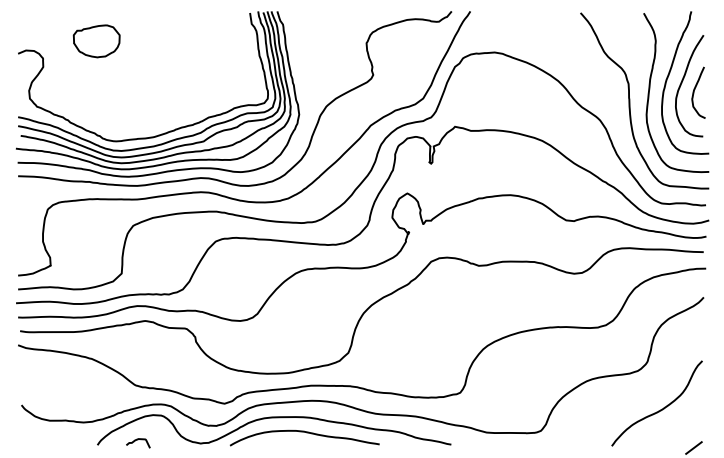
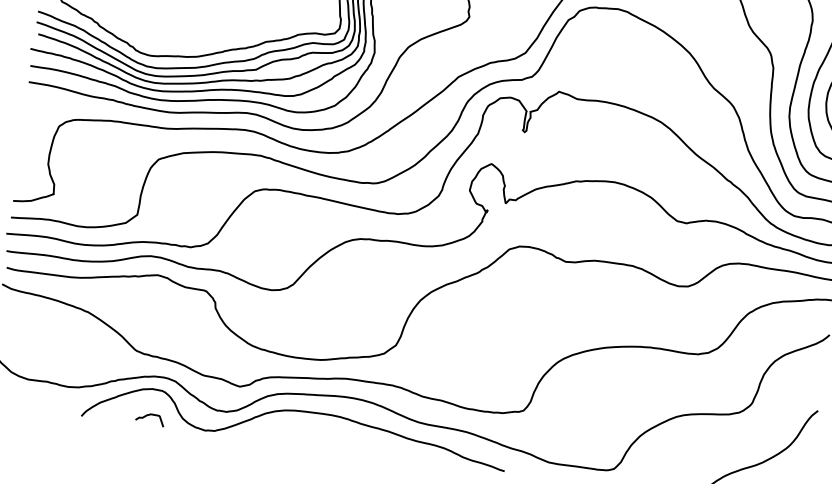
curve: (306, 433) -> (333, 435), removed
curve: (138, 440) -> (150, 416), moved

